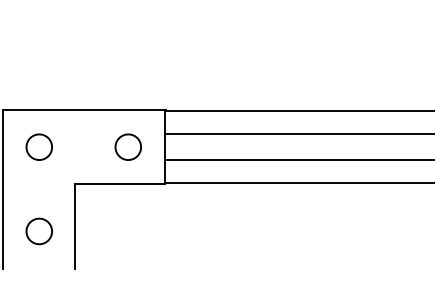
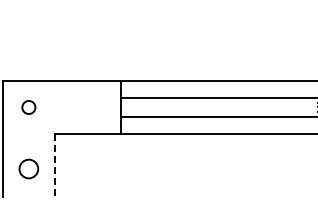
circle: (38, 147) -> (28, 107), size x0.7
circle: (127, 147) -> (93, 107), removed
line: (75, 227) -> (55, 166), solid -> dashed

